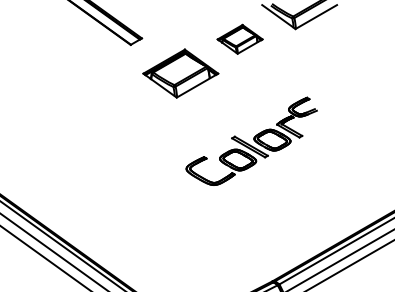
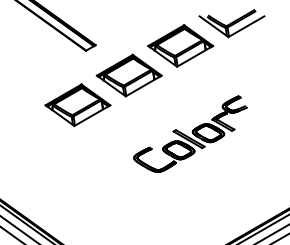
part: (239, 39) -> (180, 46), size x1.67
part: (121, 107) -> (78, 104), added

